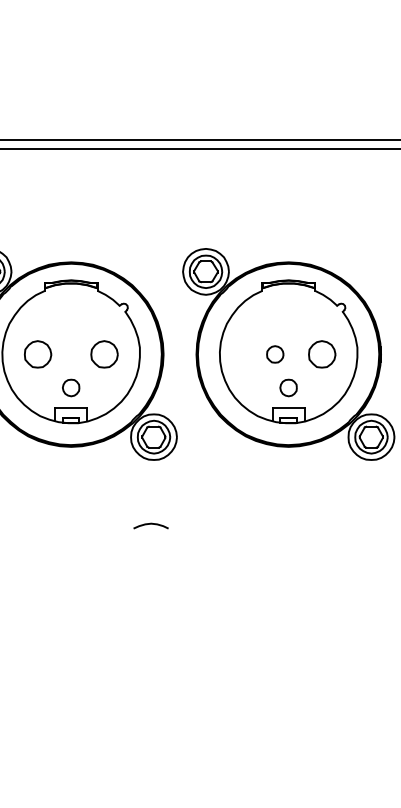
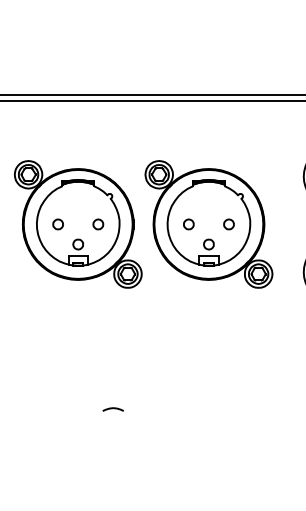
part: (36, 354) -> (57, 224), size x0.62
part: (104, 354) -> (98, 224), size x0.62
part: (274, 354) -> (188, 224), moved
part: (321, 354) -> (228, 224), size x0.62
curve: (149, 525) -> (112, 409), moved

